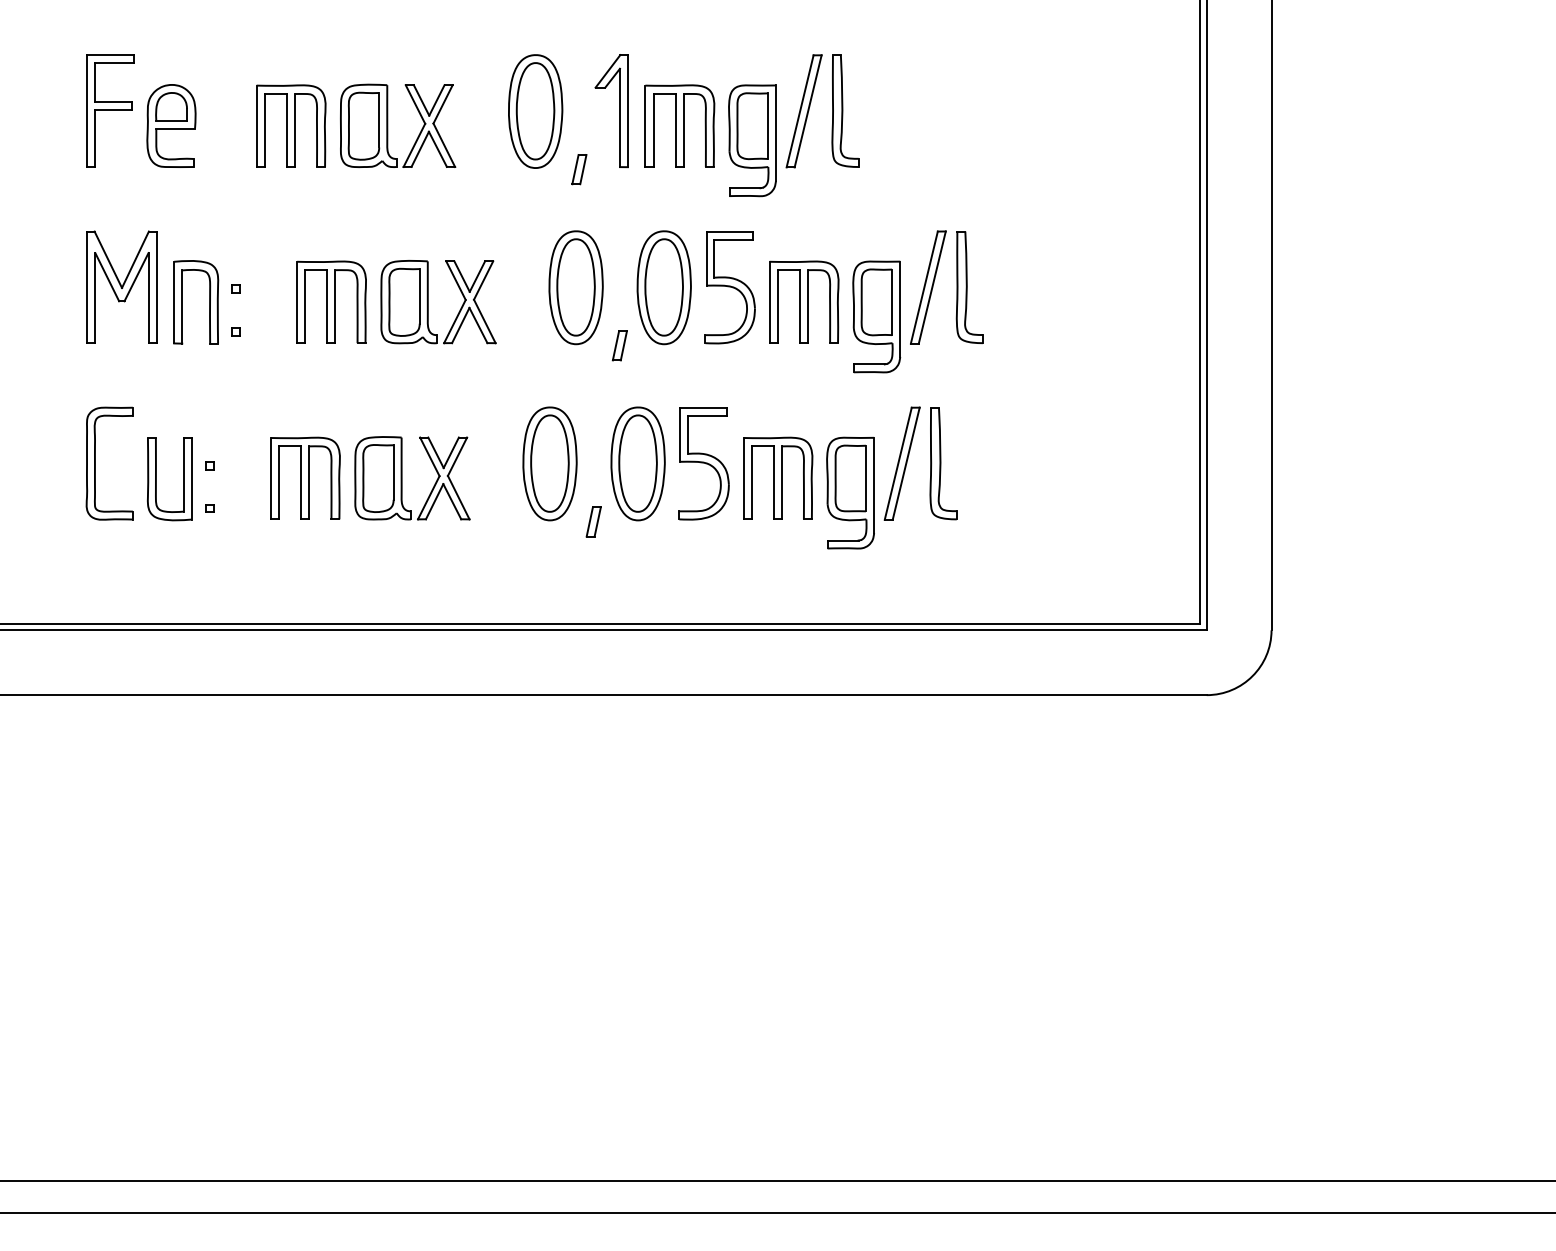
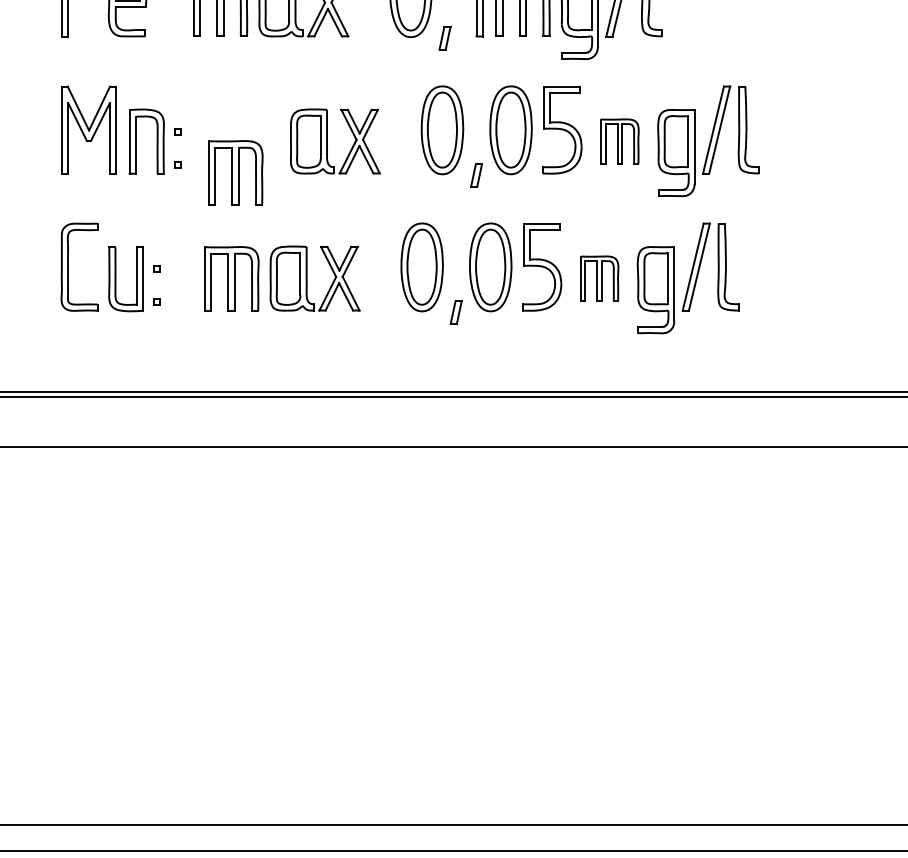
part: (331, 301) -> (235, 172), moved
part: (804, 301) -> (620, 141), size x0.7
part: (778, 477) -> (599, 277), size x0.7

